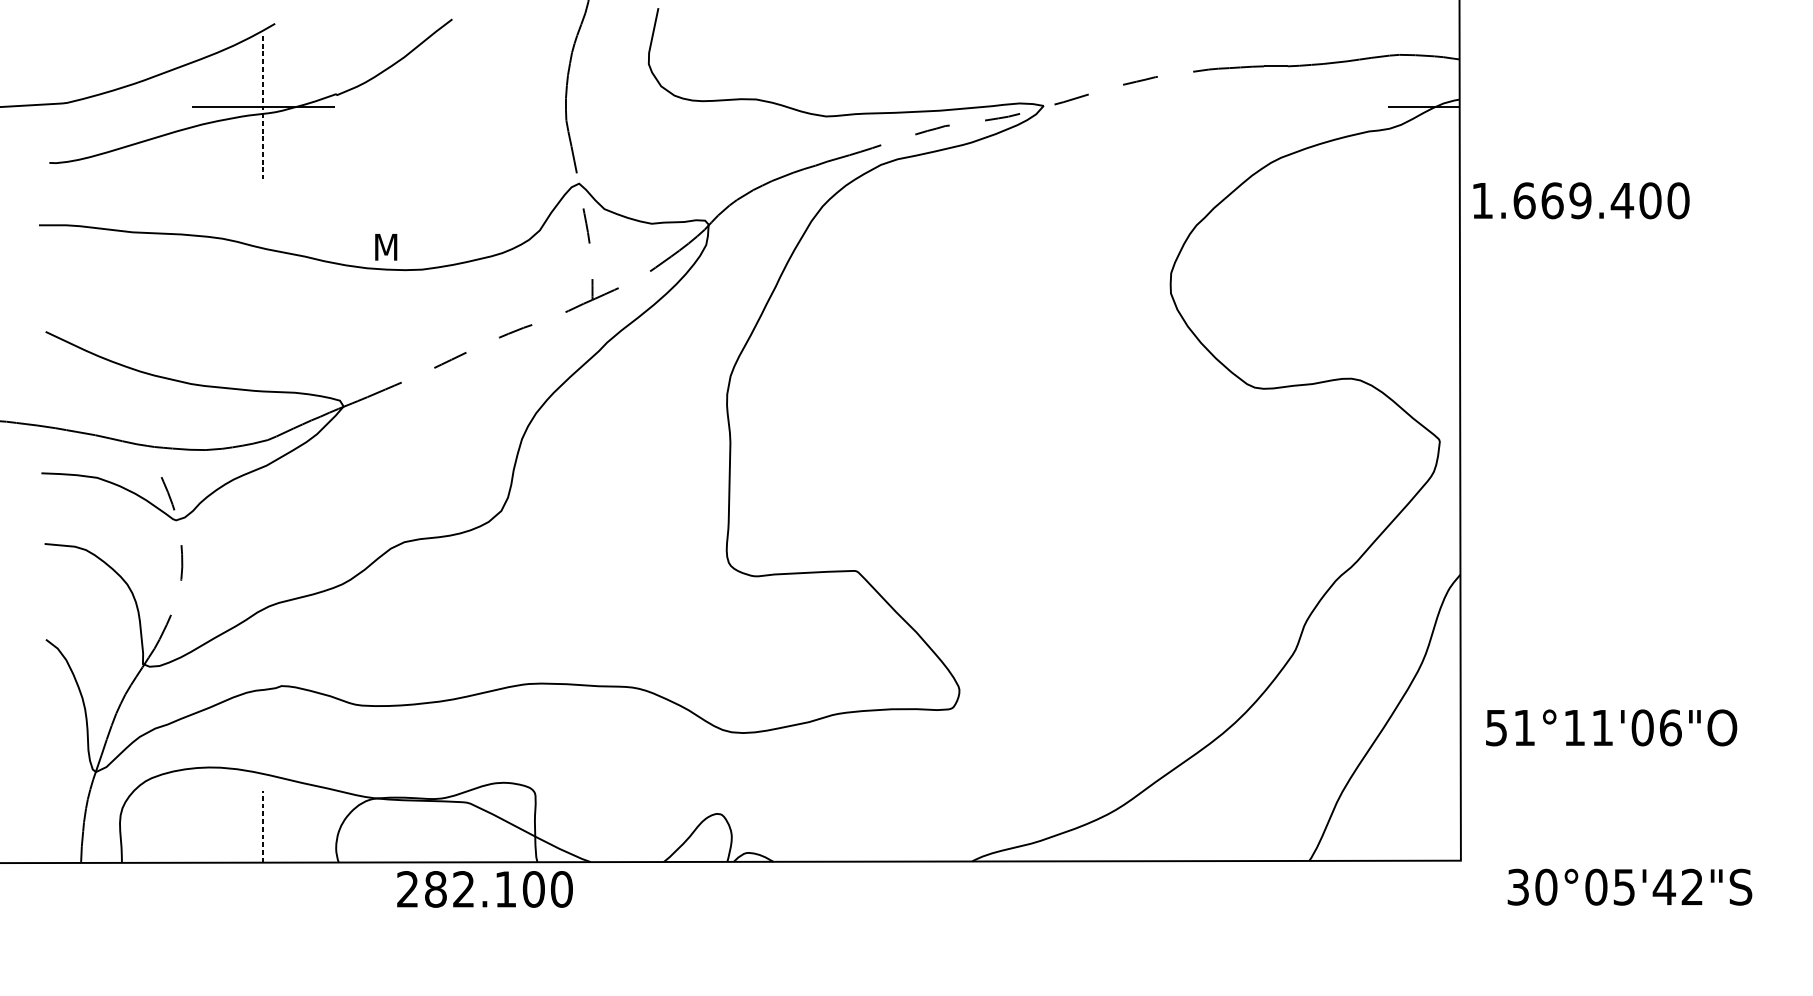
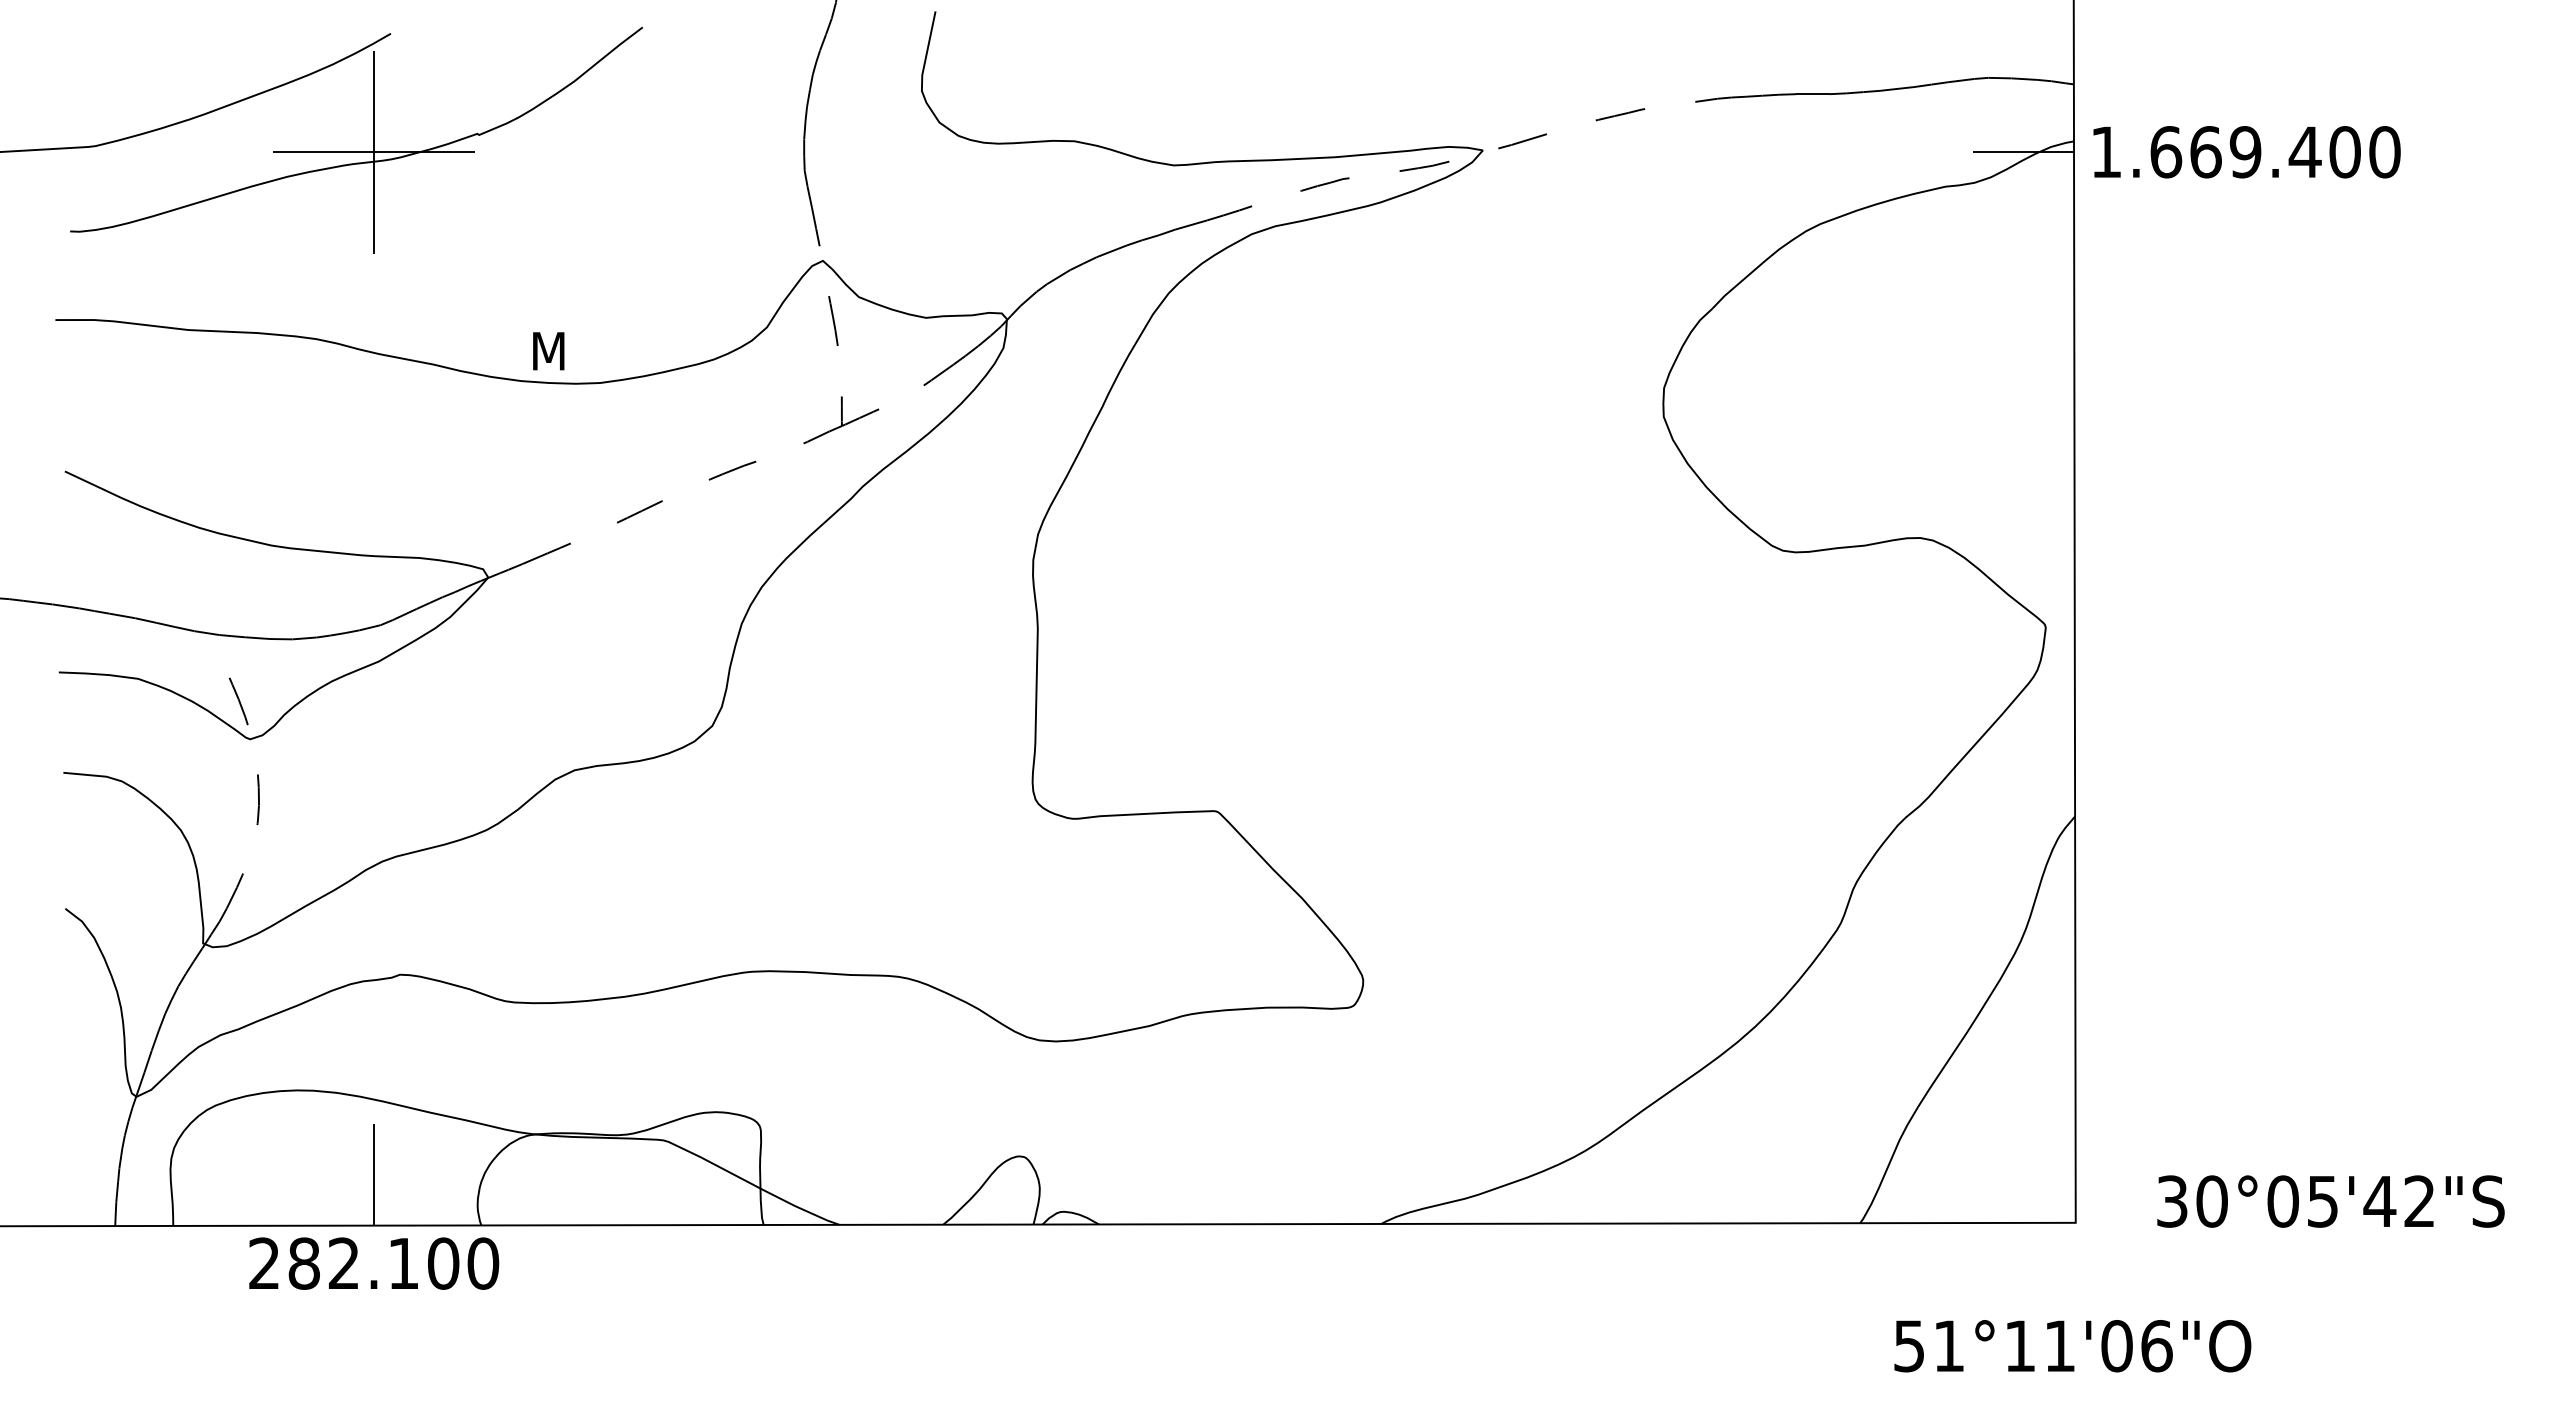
line: (263, 107) -> (374, 152), dashed -> solid
text: (1581, 200) -> (2246, 152), moved
text: (1611, 728) -> (2072, 1346), moved
line: (263, 826) -> (374, 1174), dashed -> solid
text: (1629, 887) -> (2330, 1201), moved
text: (485, 889) -> (374, 1263), moved

